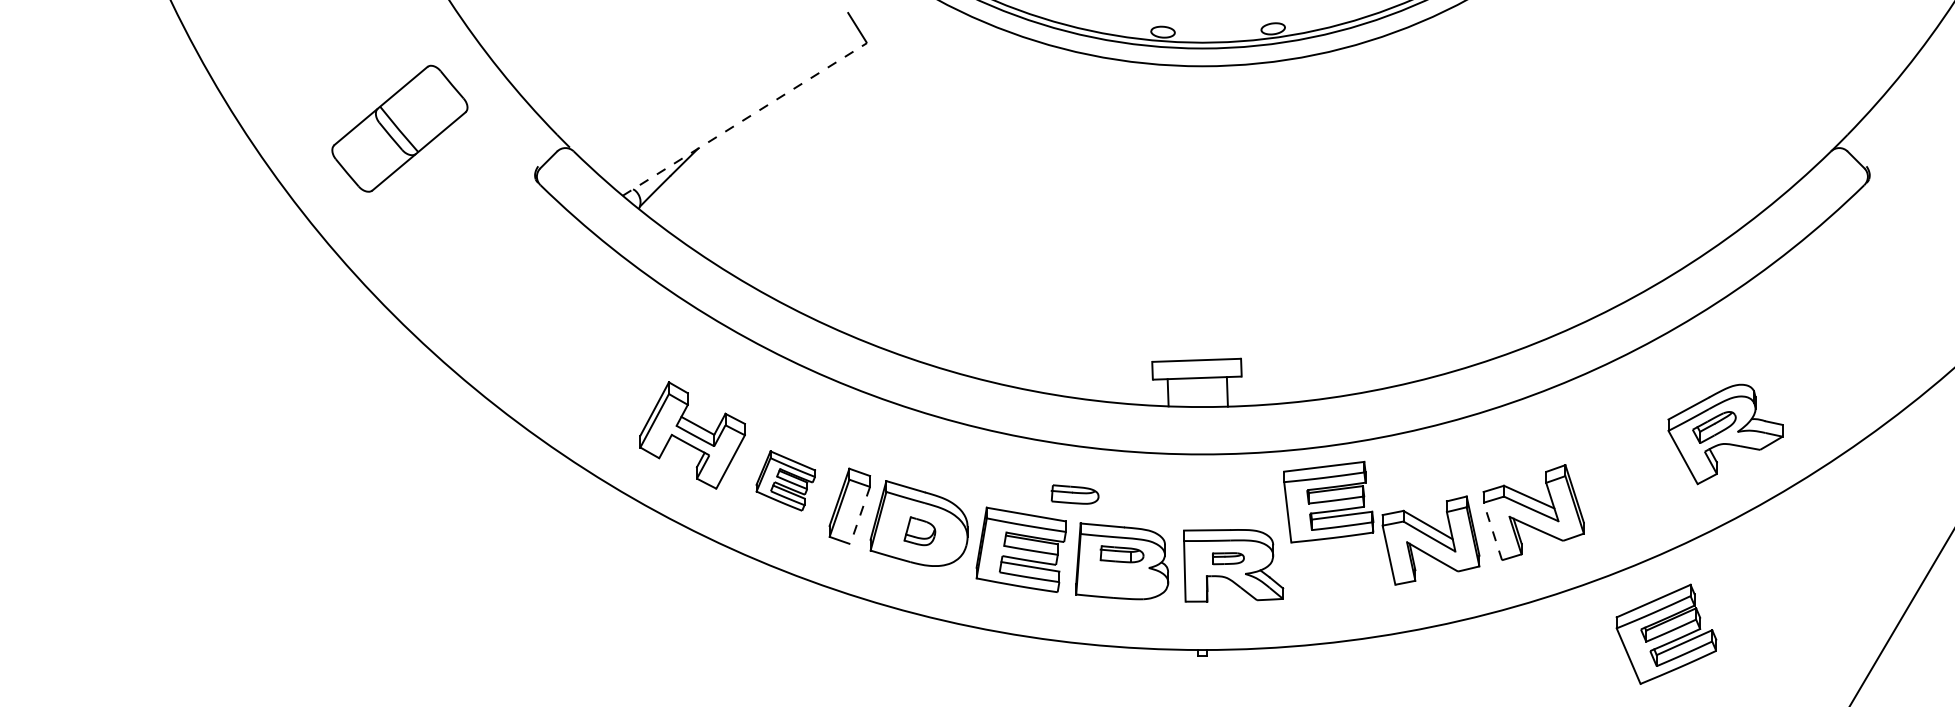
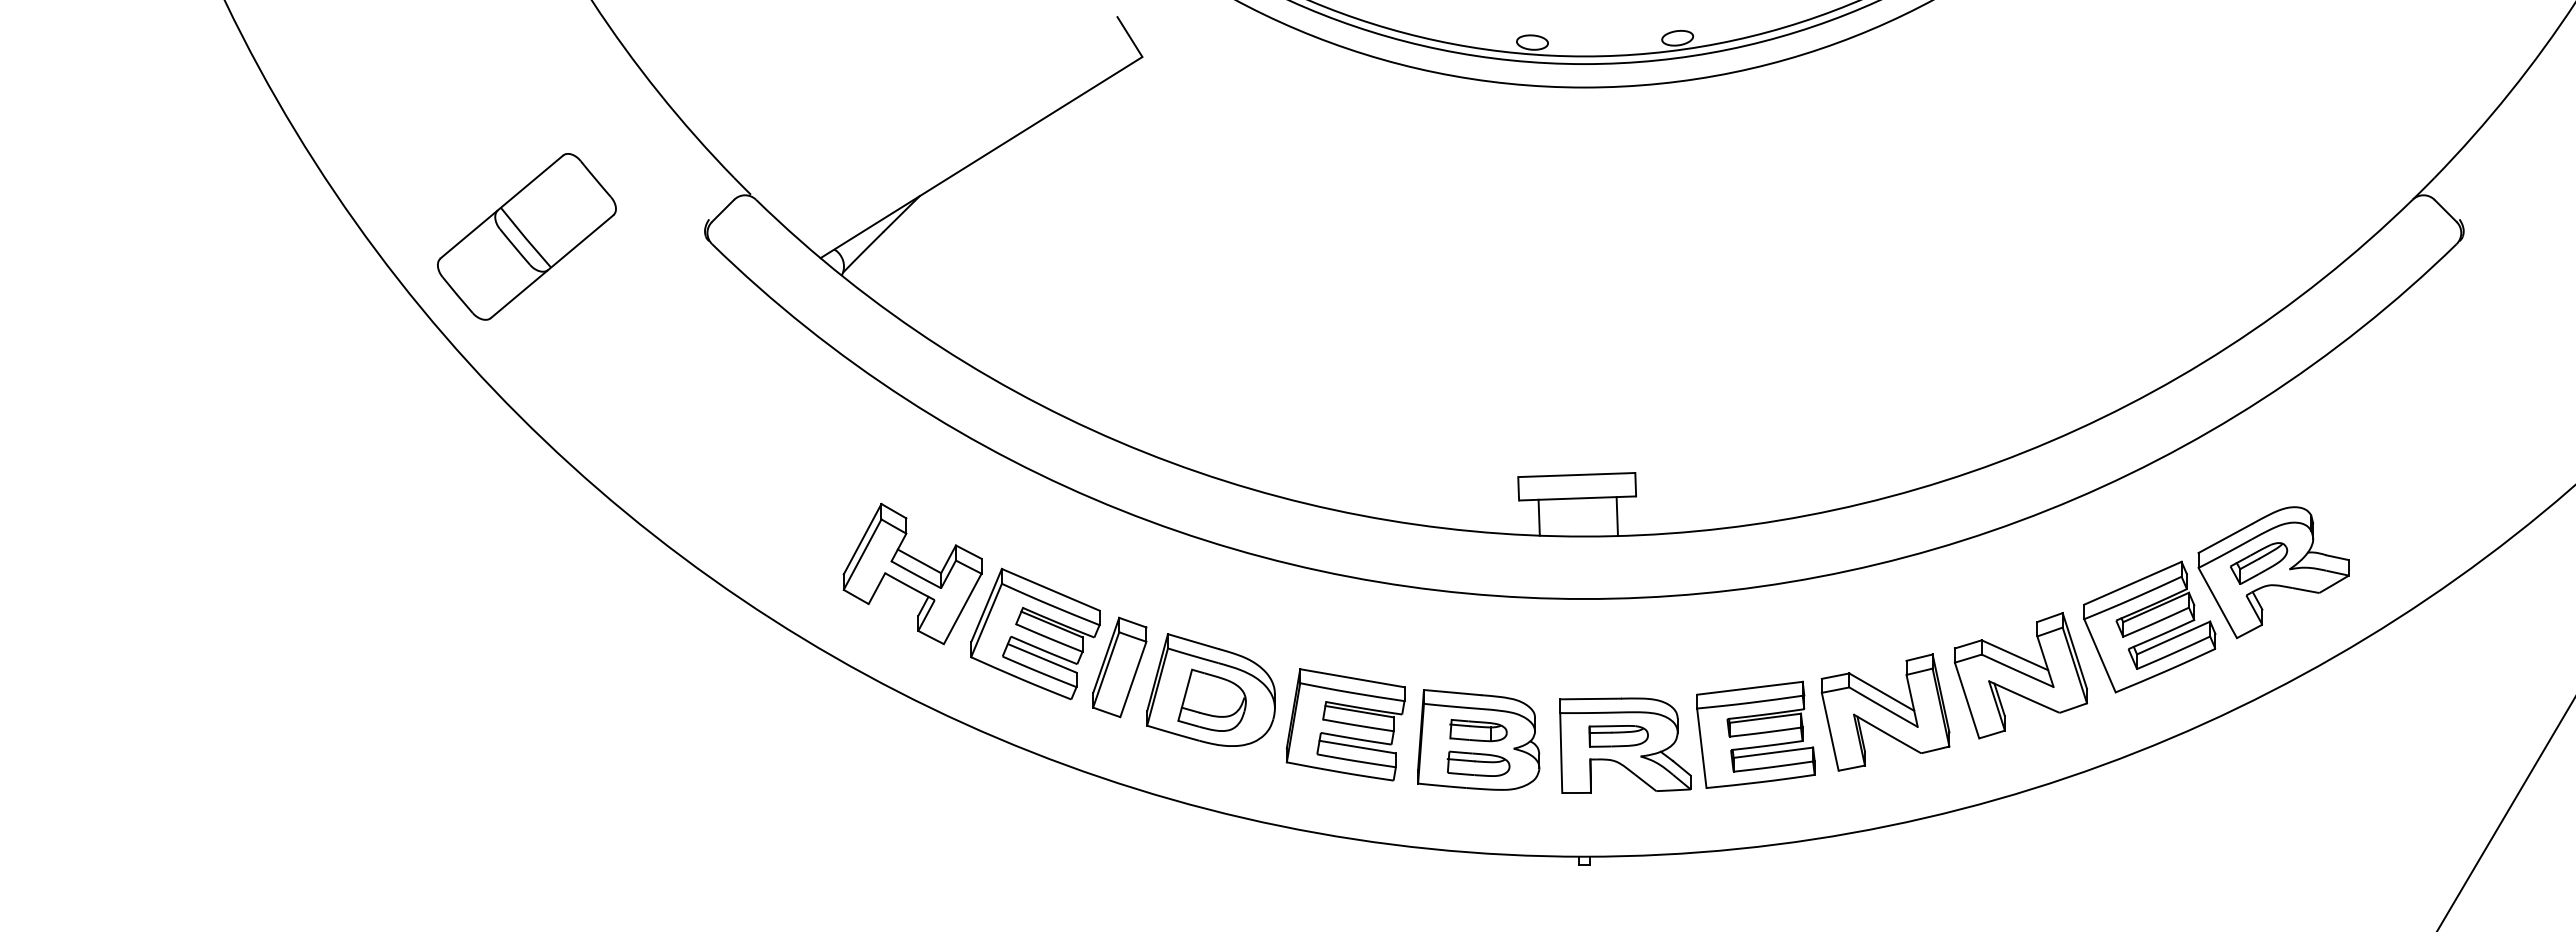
line: (744, 119) -> (981, 157), dashed -> solid
part: (399, 128) -> (526, 236), moved
part: (785, 480) -> (1035, 633), size x1.67
part: (1075, 494) -> (1478, 763), moved
part: (1328, 501) -> (1755, 734), moved
line: (860, 515) -> (1133, 679), dashed -> solid
part: (919, 530) -> (1211, 699), size x1.67
line: (1493, 531) -> (1967, 700), dashed -> solid
part: (1228, 558) -> (1618, 736), size x1.43
part: (1666, 633) -> (2149, 626), moved

